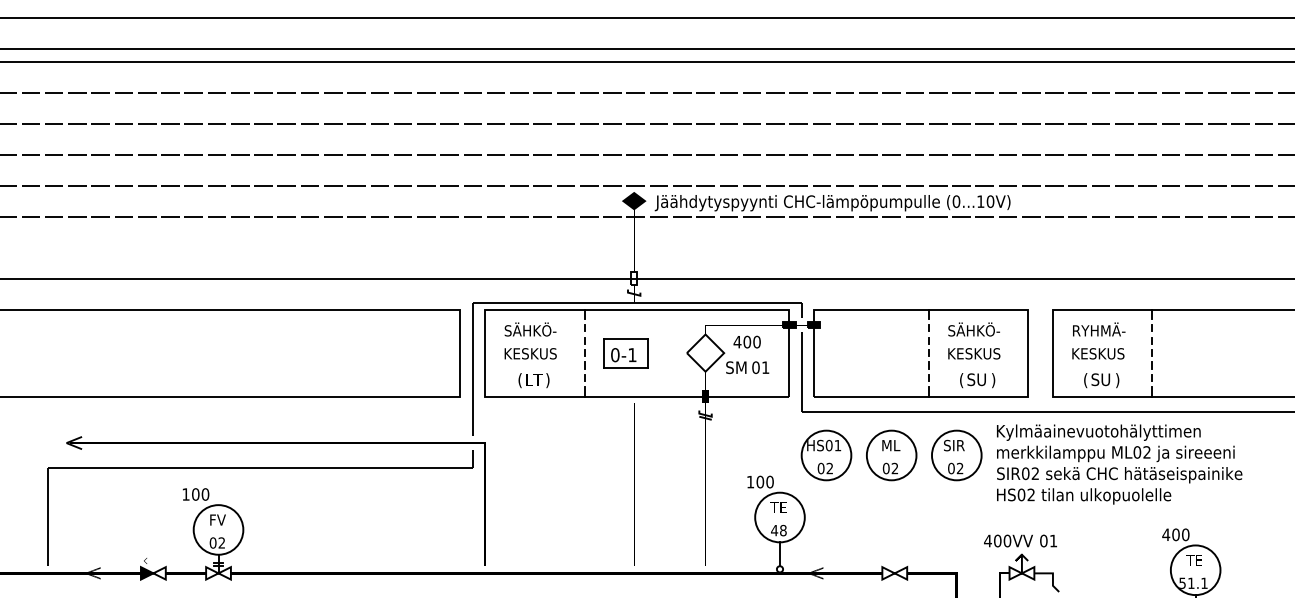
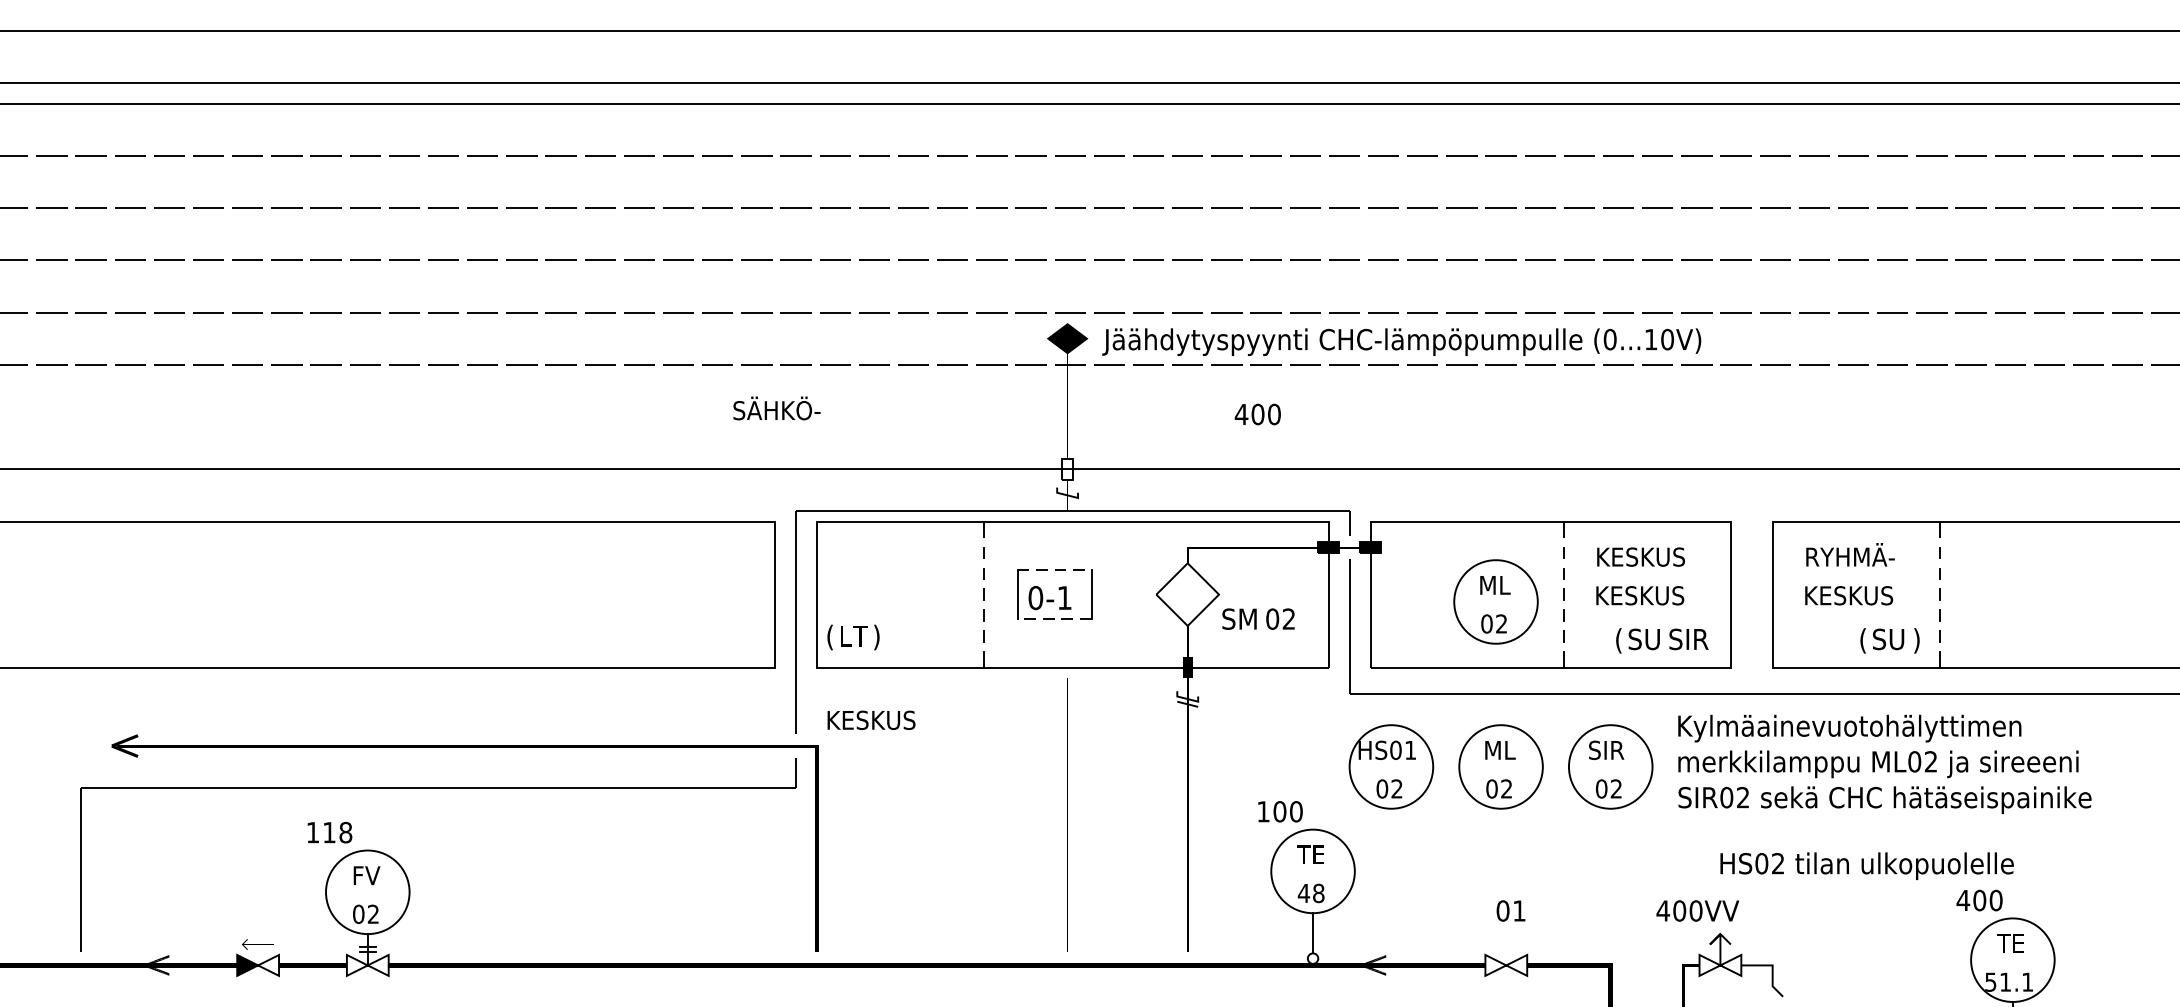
text: (530, 329) -> (776, 408), moved
text: (974, 329) -> (1640, 554), SÄHKÖ- -> KESKUS
line: (626, 338) -> (1054, 570), solid -> dashed
text: (746, 341) -> (1256, 413), moved
text: (530, 353) -> (871, 719), moved
part: (888, 357) -> (1495, 601), added
line: (626, 367) -> (1054, 618), solid -> dashed
text: (765, 367) -> (1288, 618), 01 -> 02
text: (533, 380) -> (852, 637), moved
text: (1002, 380) -> (1687, 640), ) -> SIR
text: (1101, 380) -> (1889, 640), moved
text: (200, 494) -> (337, 832), 100 -> 118
text: (1084, 496) -> (1867, 866), moved
text: (1048, 540) -> (1510, 910), moved

